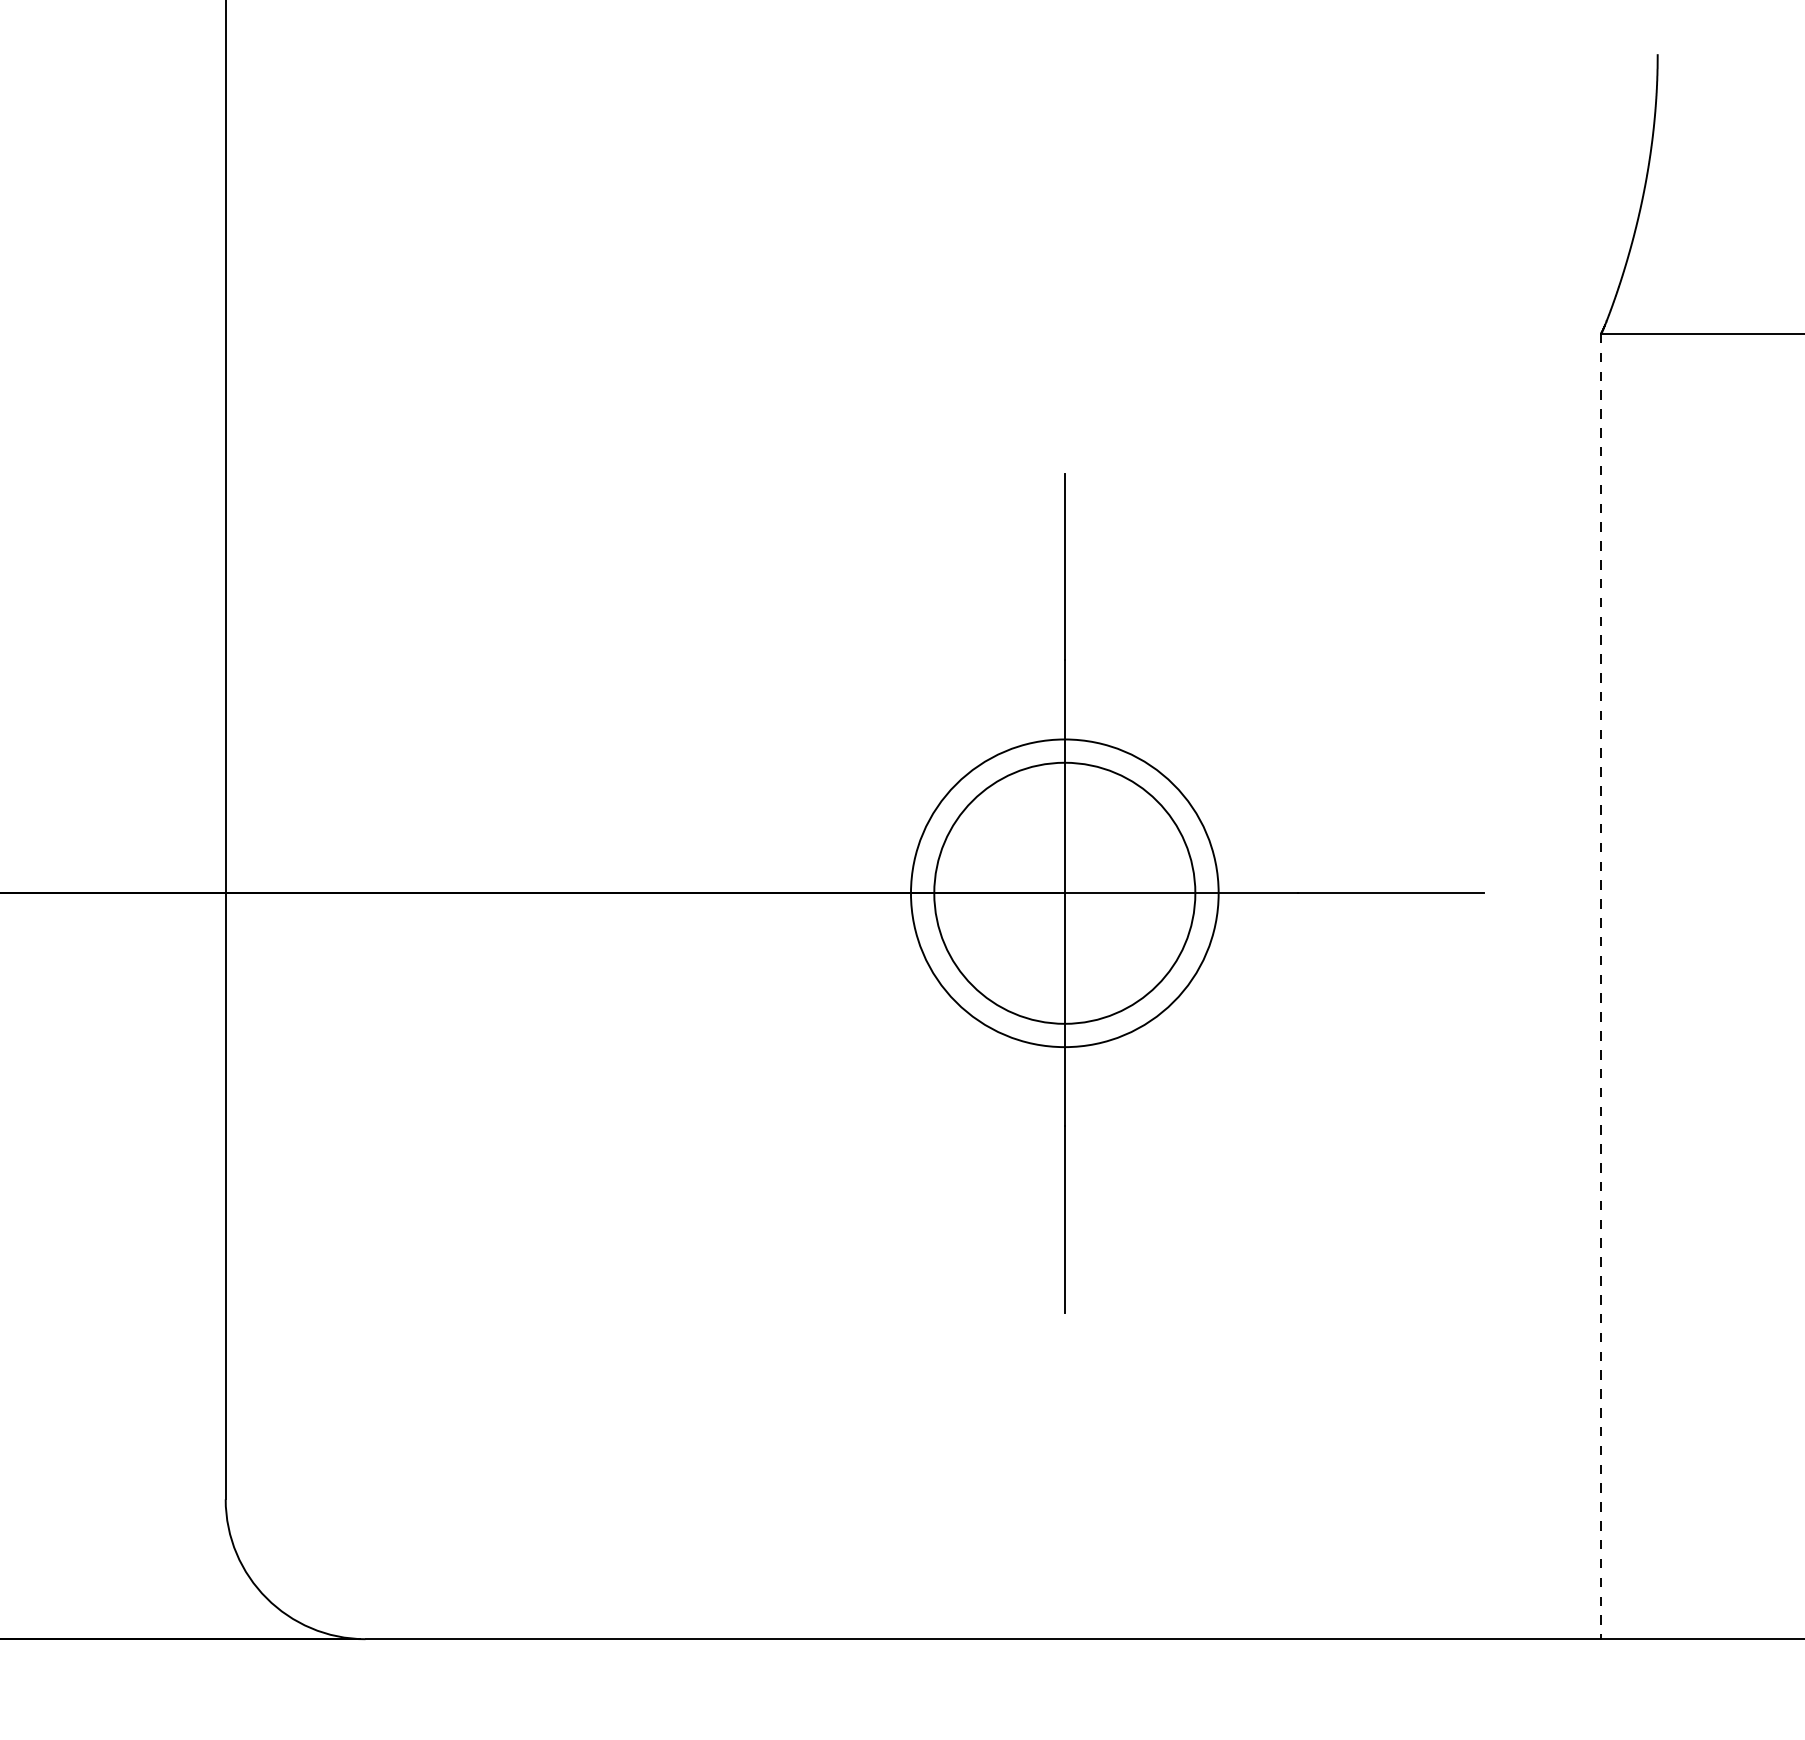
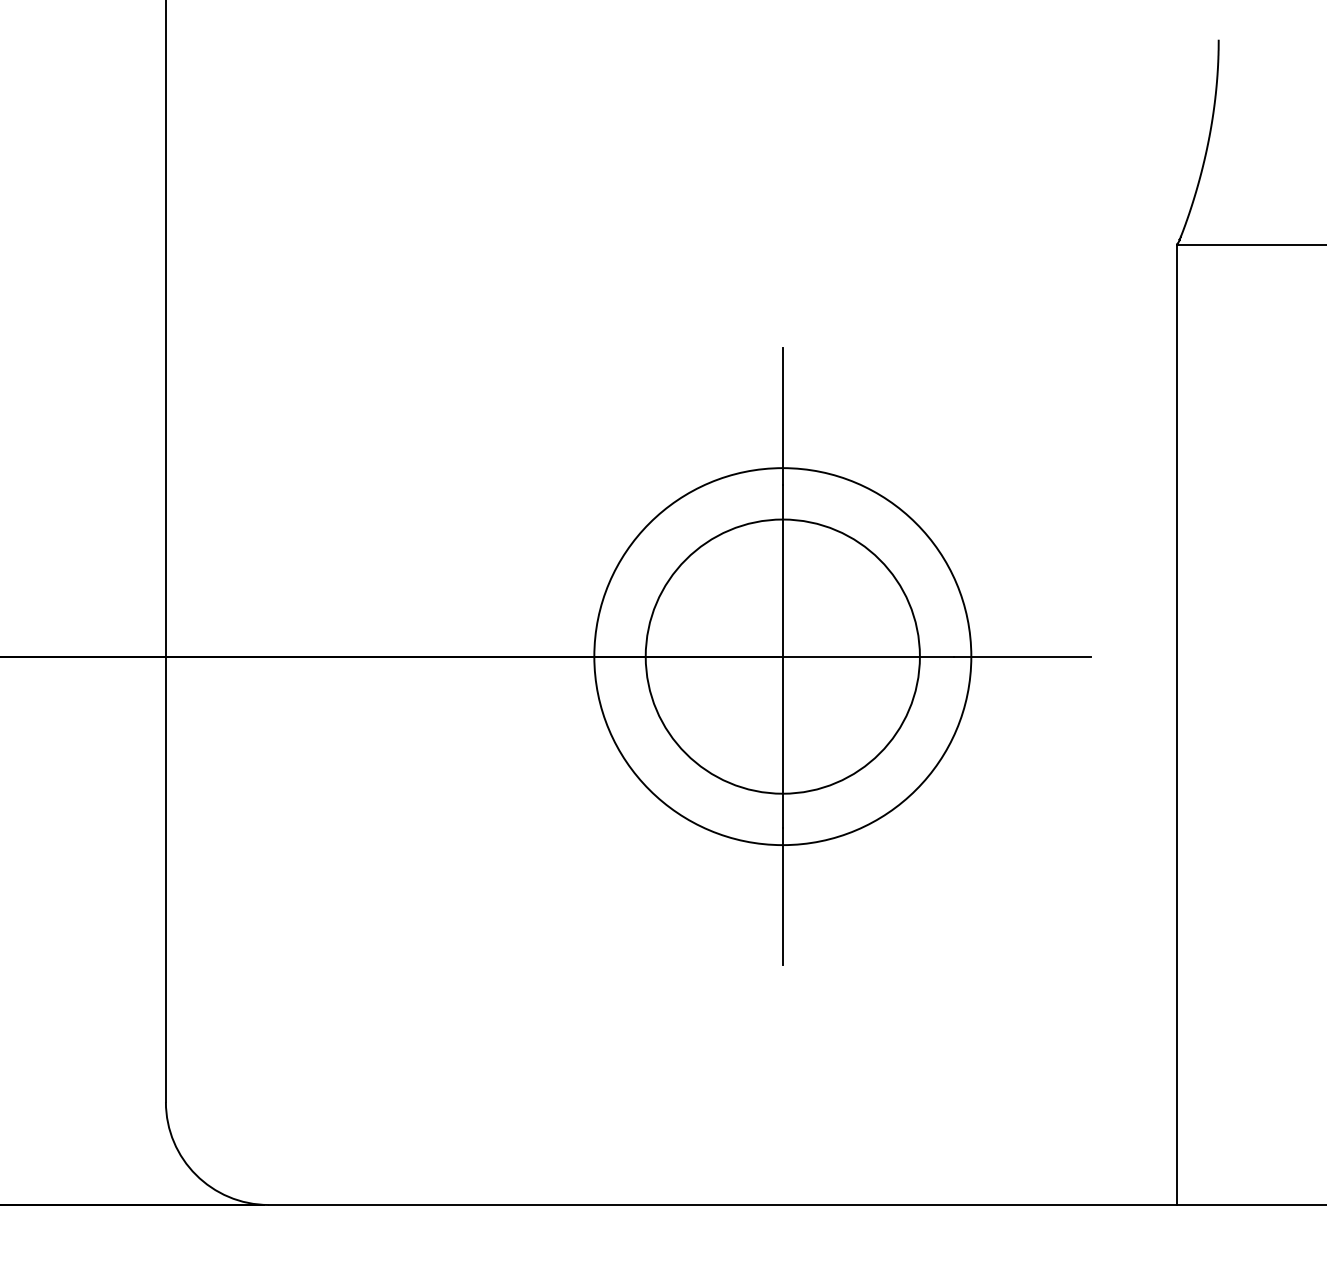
circle: (1064, 893) -> (782, 656), size x1.43
circle: (1064, 893) -> (782, 656), size x1.67
line: (1600, 986) -> (1176, 725), dashed -> solid

